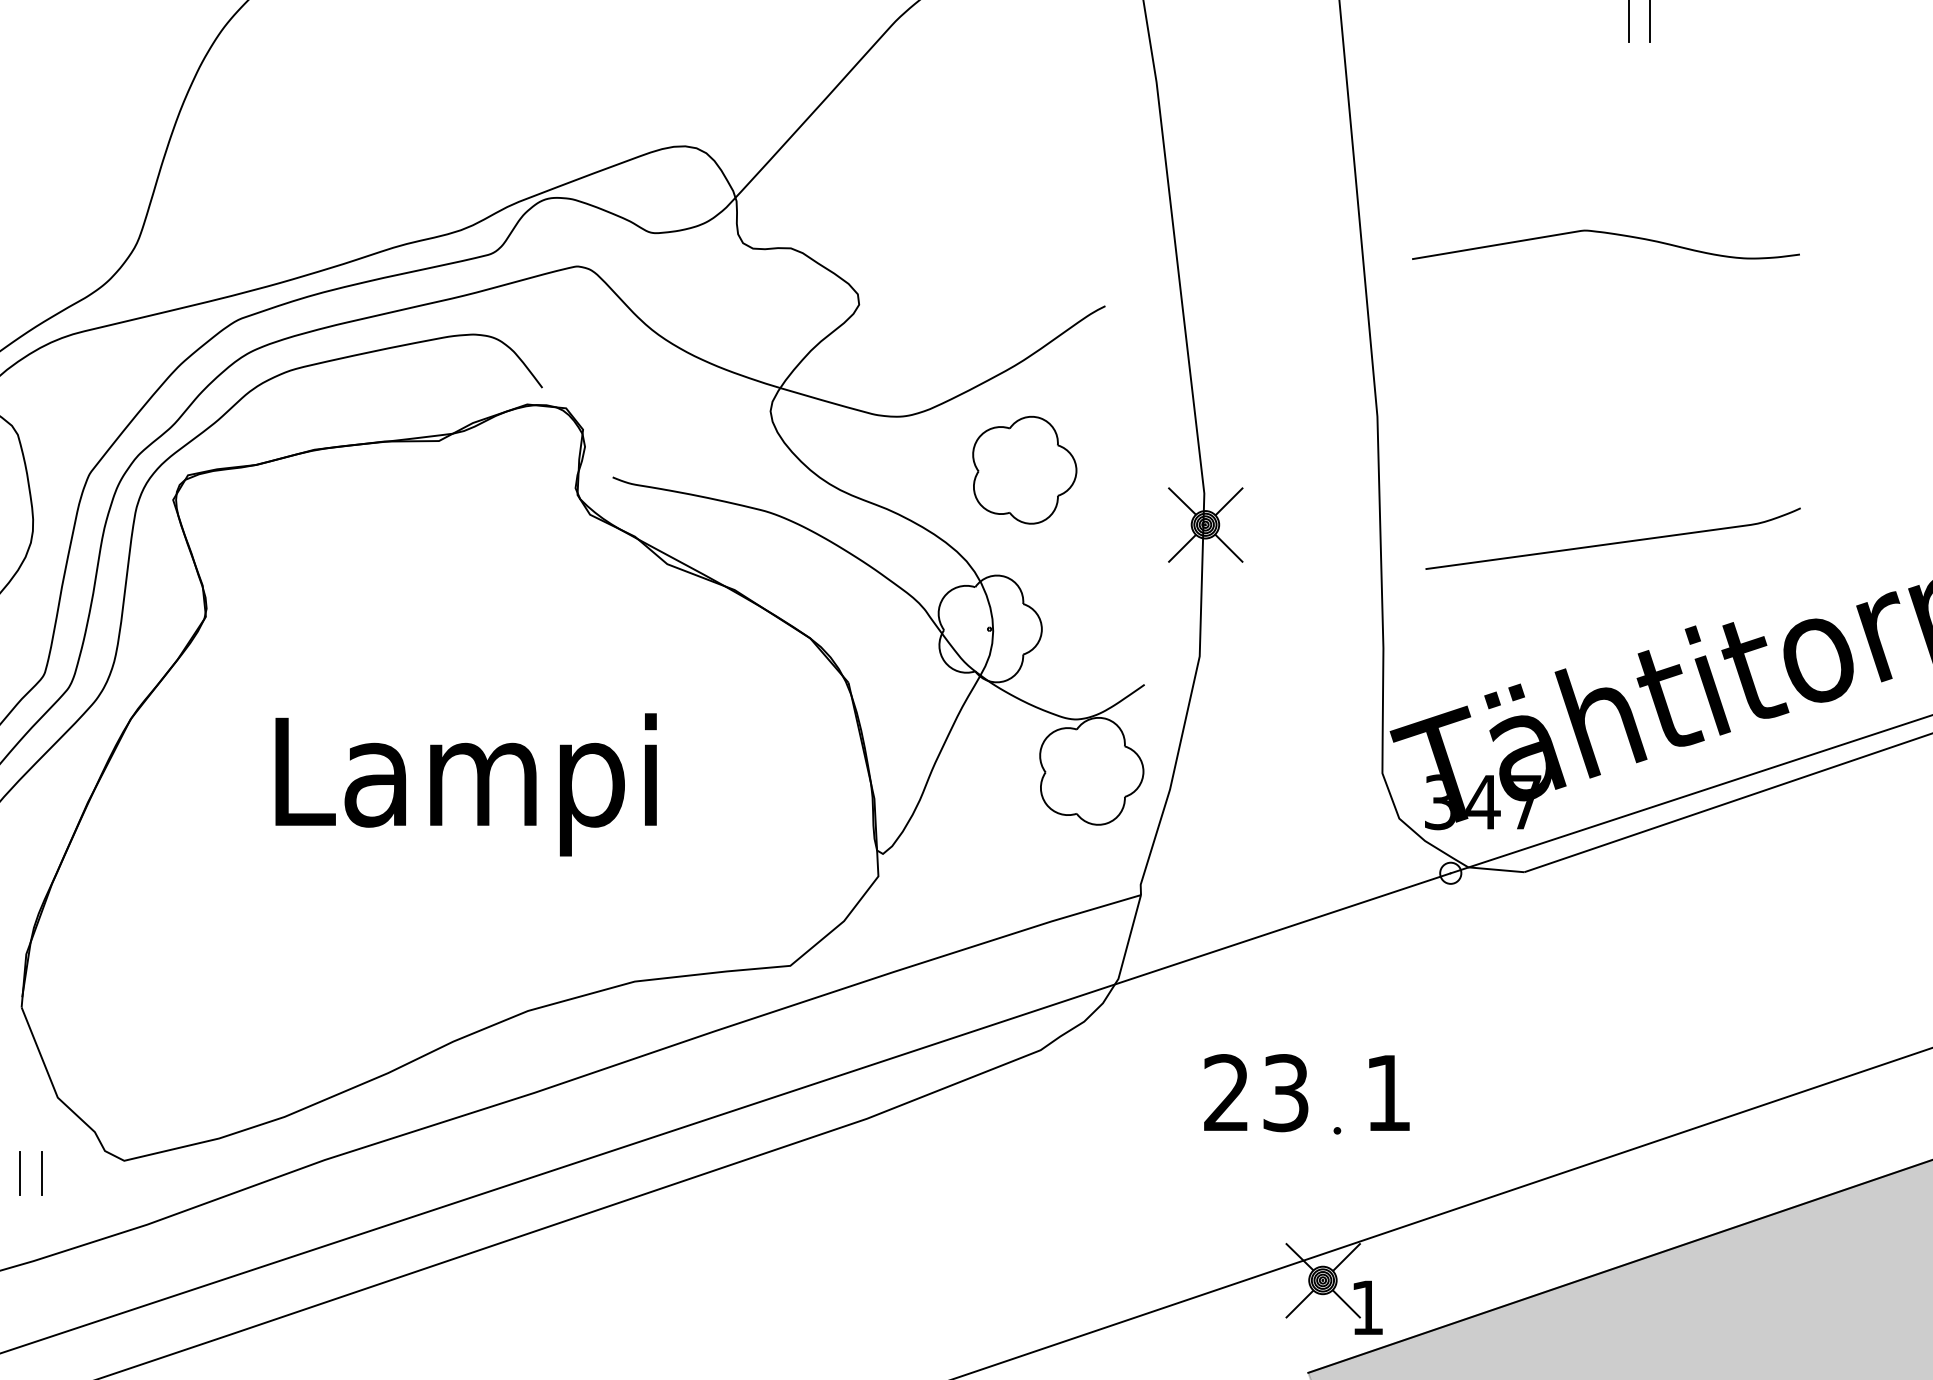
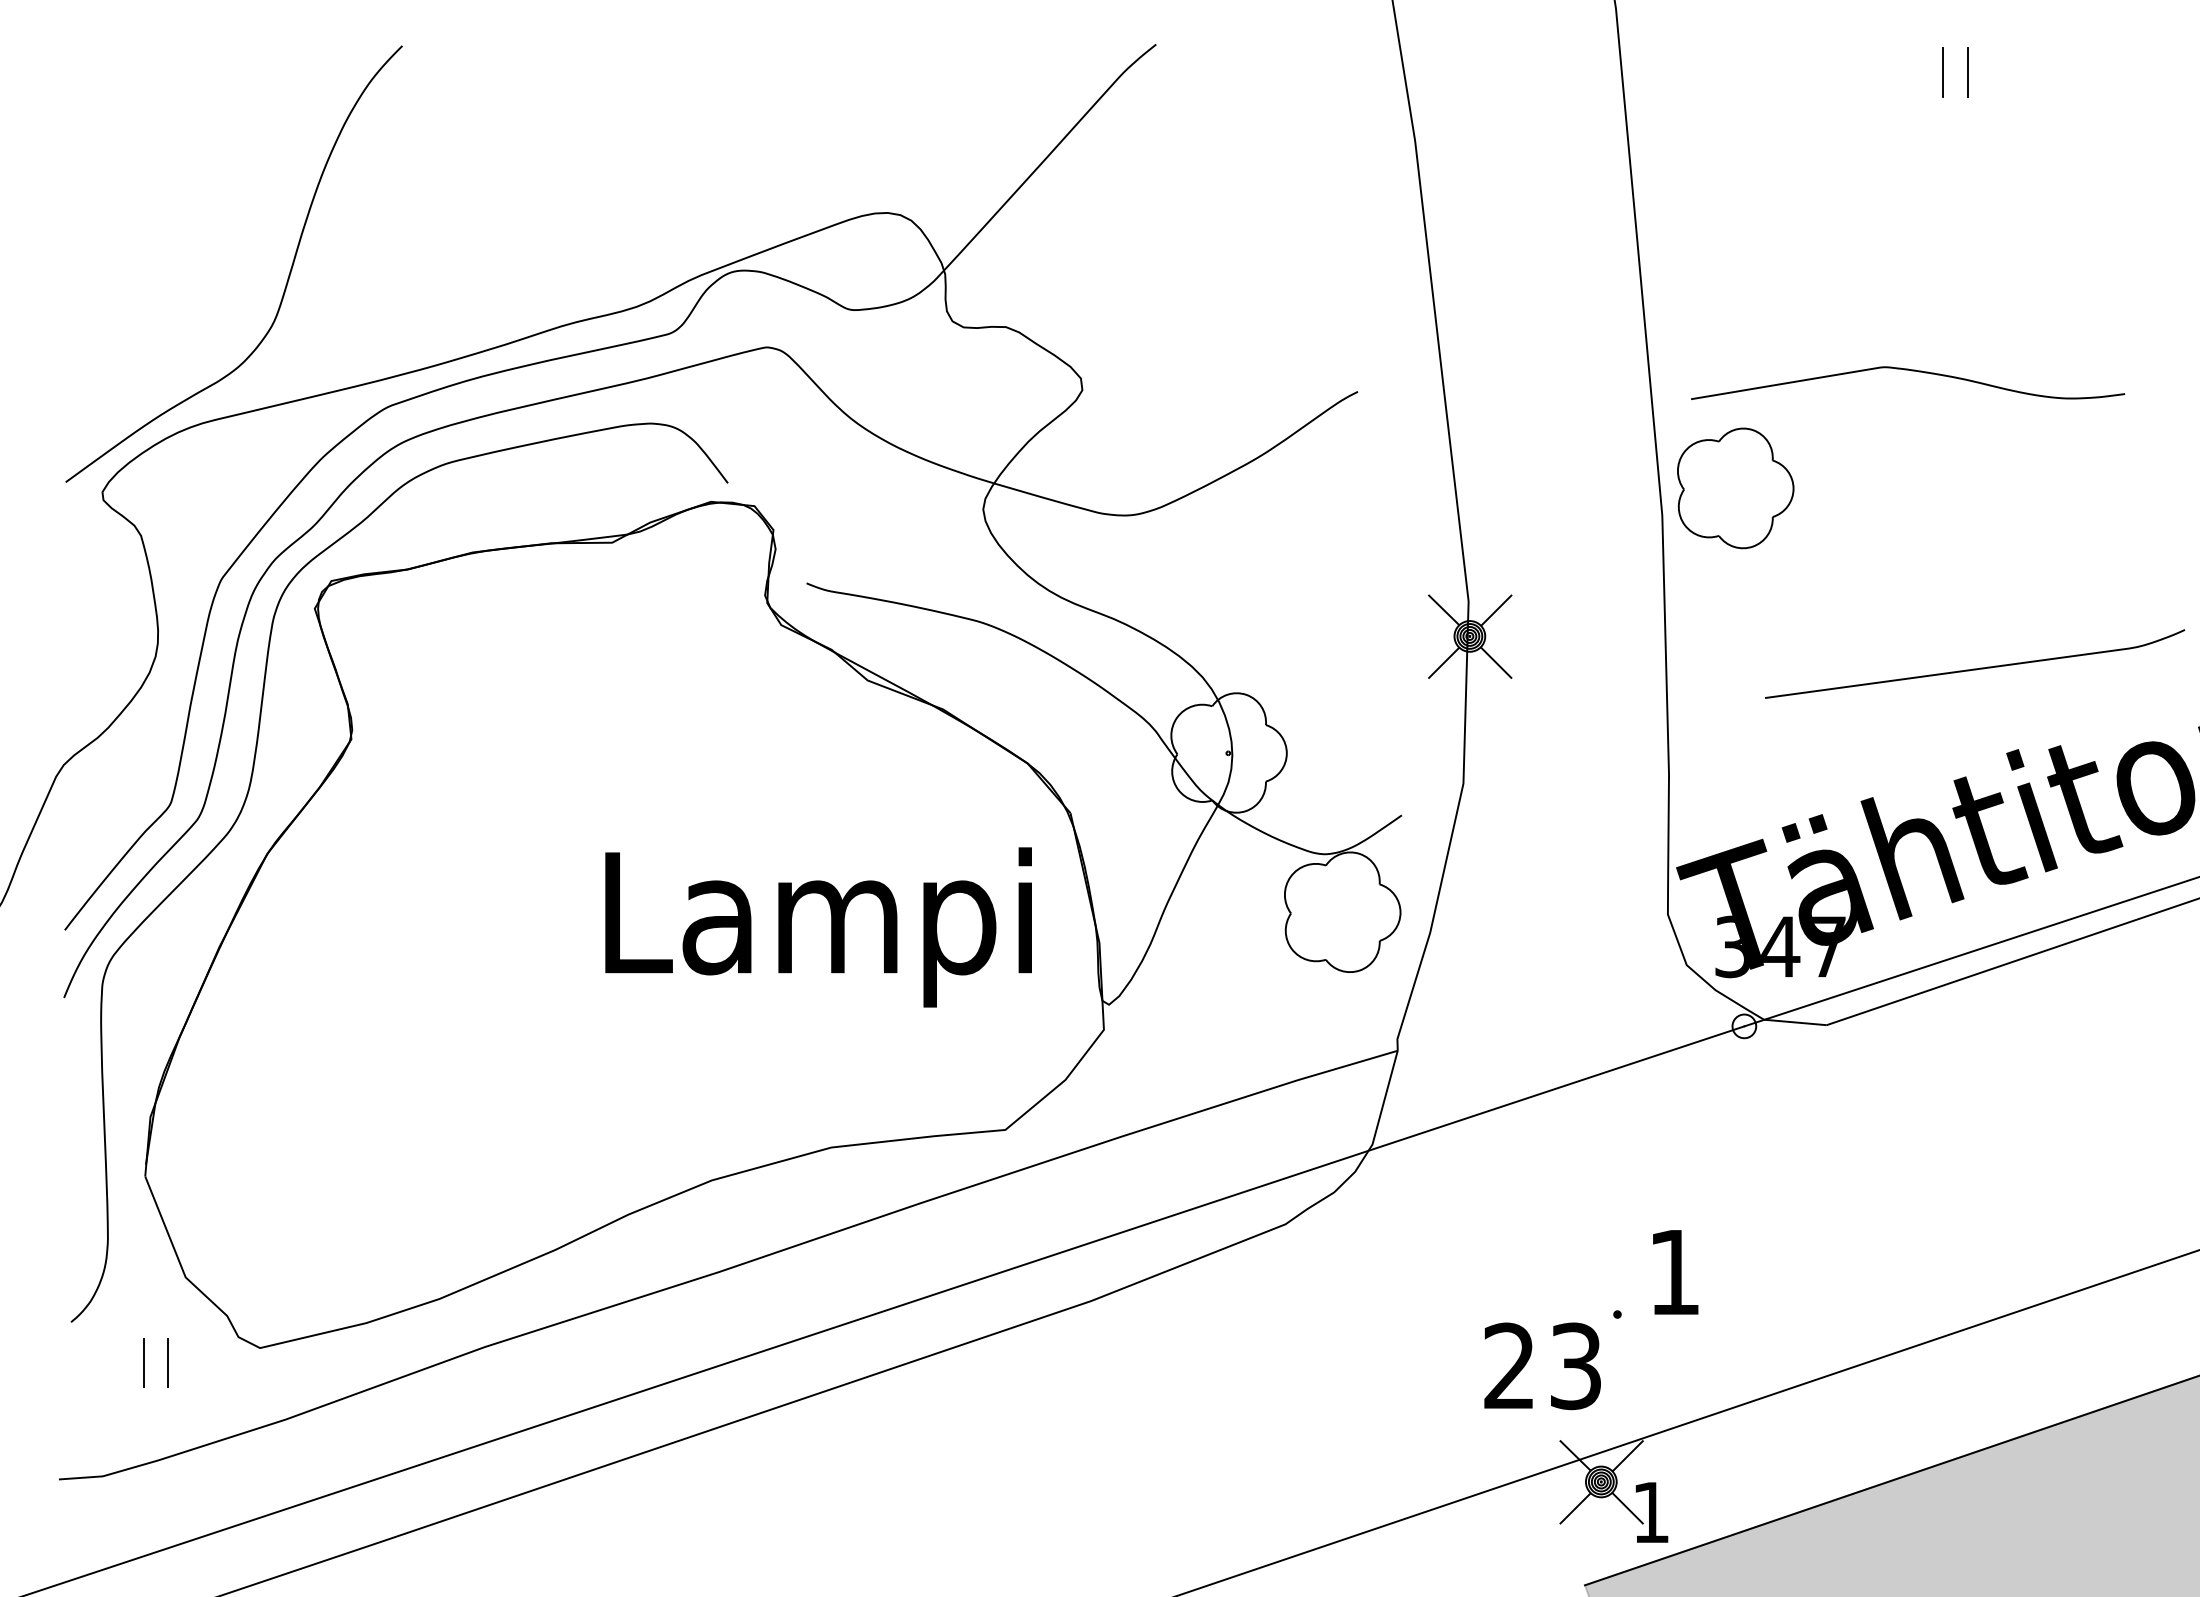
curve: (1609, 234) -> (1911, 371), moved
part: (1024, 470) -> (1735, 488), moved
curve: (1613, 542) -> (1975, 668), moved
text: (466, 784) -> (818, 927), moved
text: (1256, 1093) -> (1542, 1366), moved

